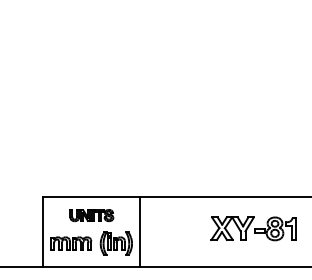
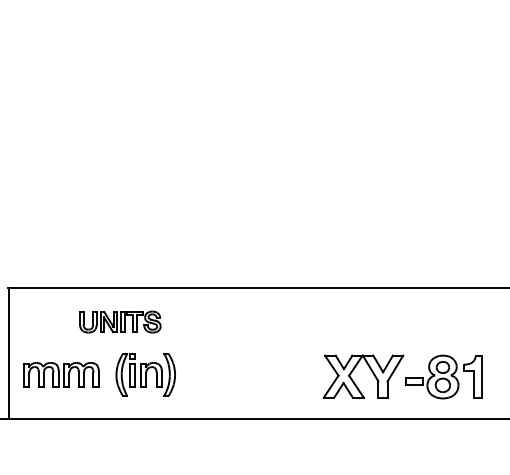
part: (91, 215) -> (119, 321), moved
part: (253, 228) -> (402, 376), moved
line: (139, 232) -> (189, 353), removed

